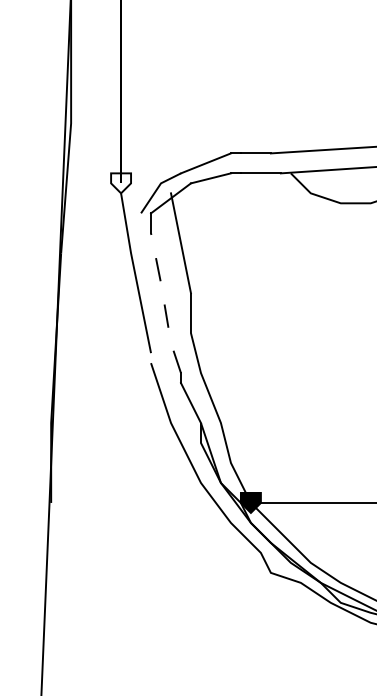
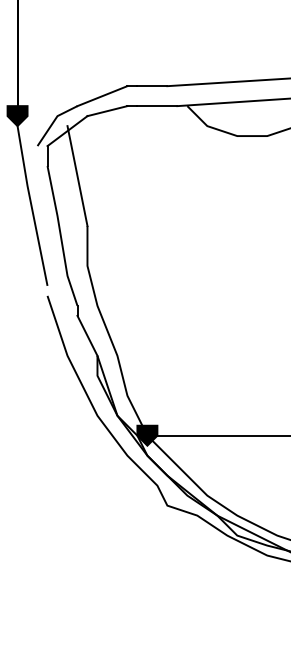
fill: (121, 183) -> (17, 116), added
line: (164, 303) -> (60, 236), dashed -> solid

